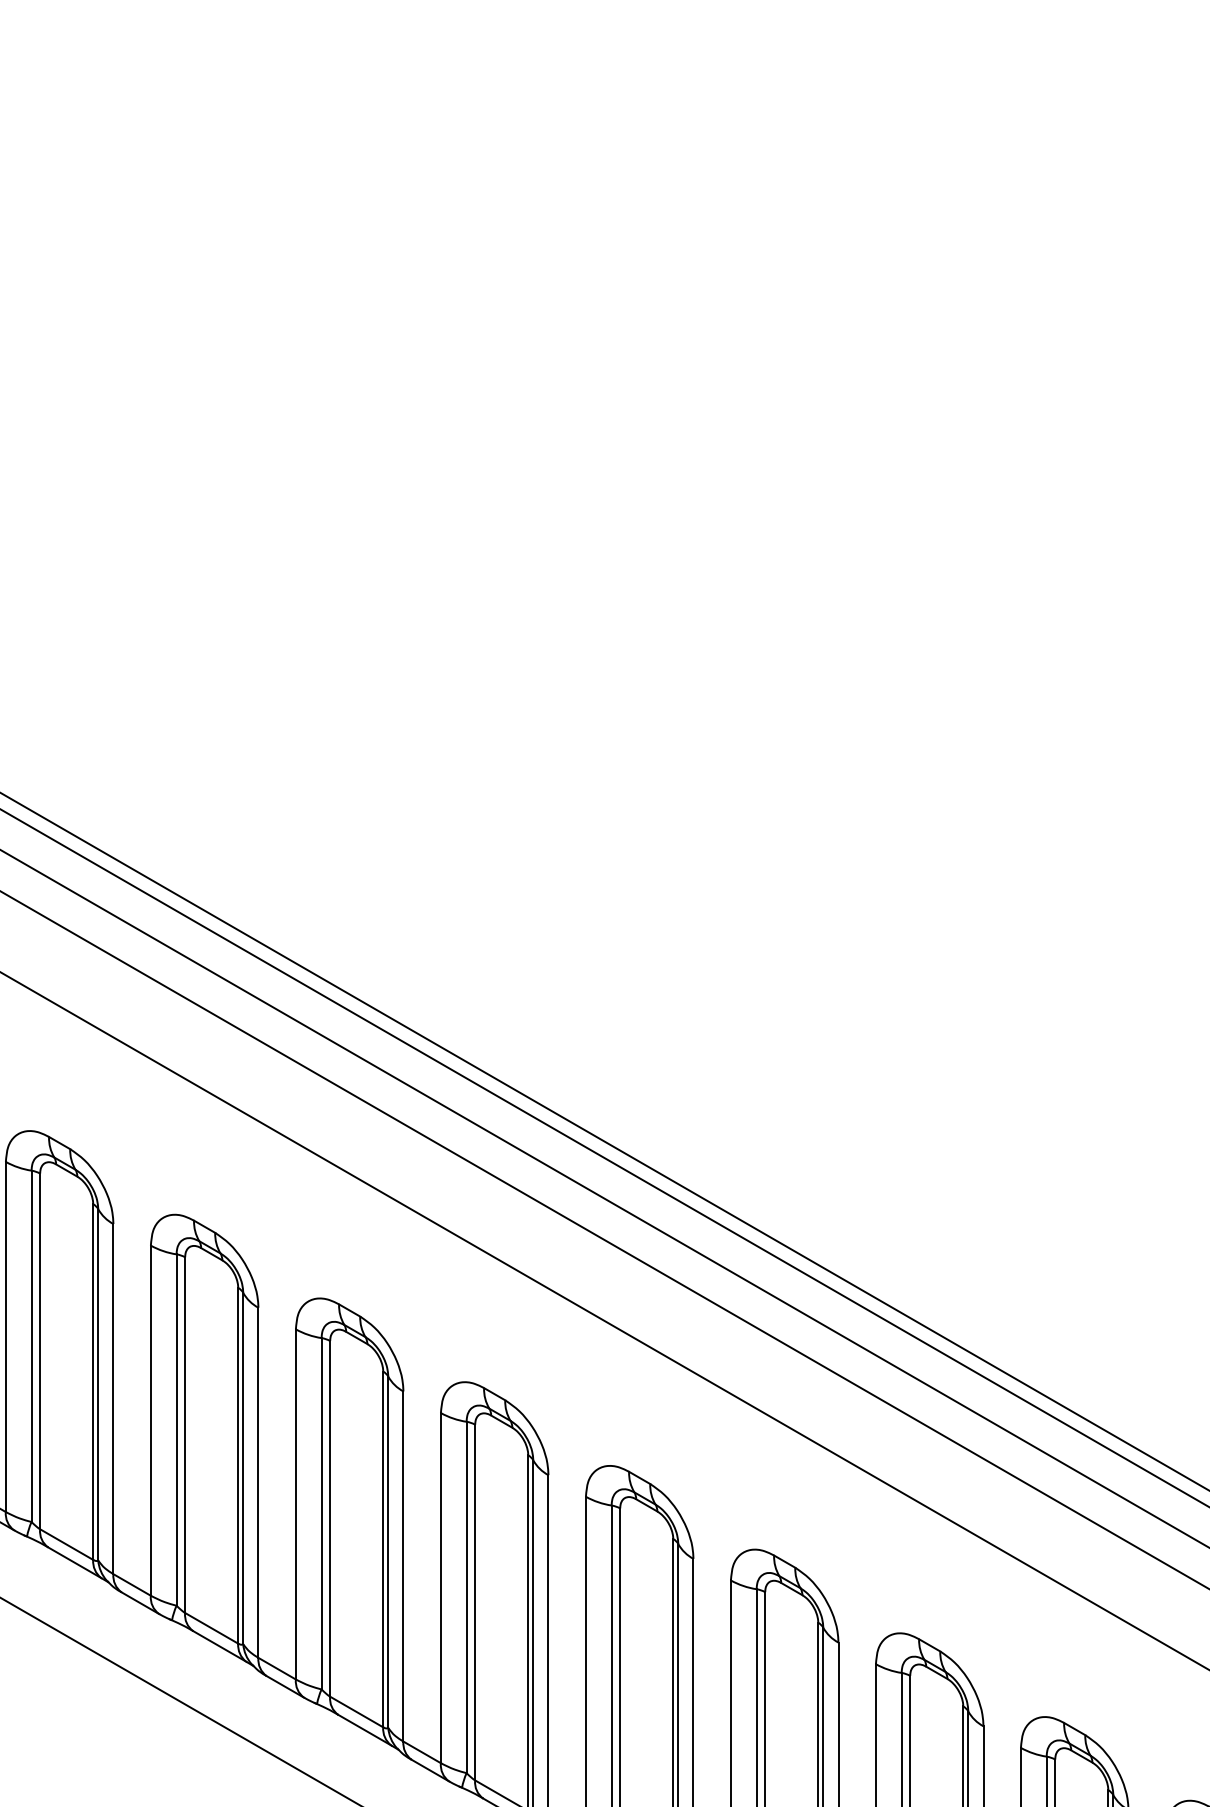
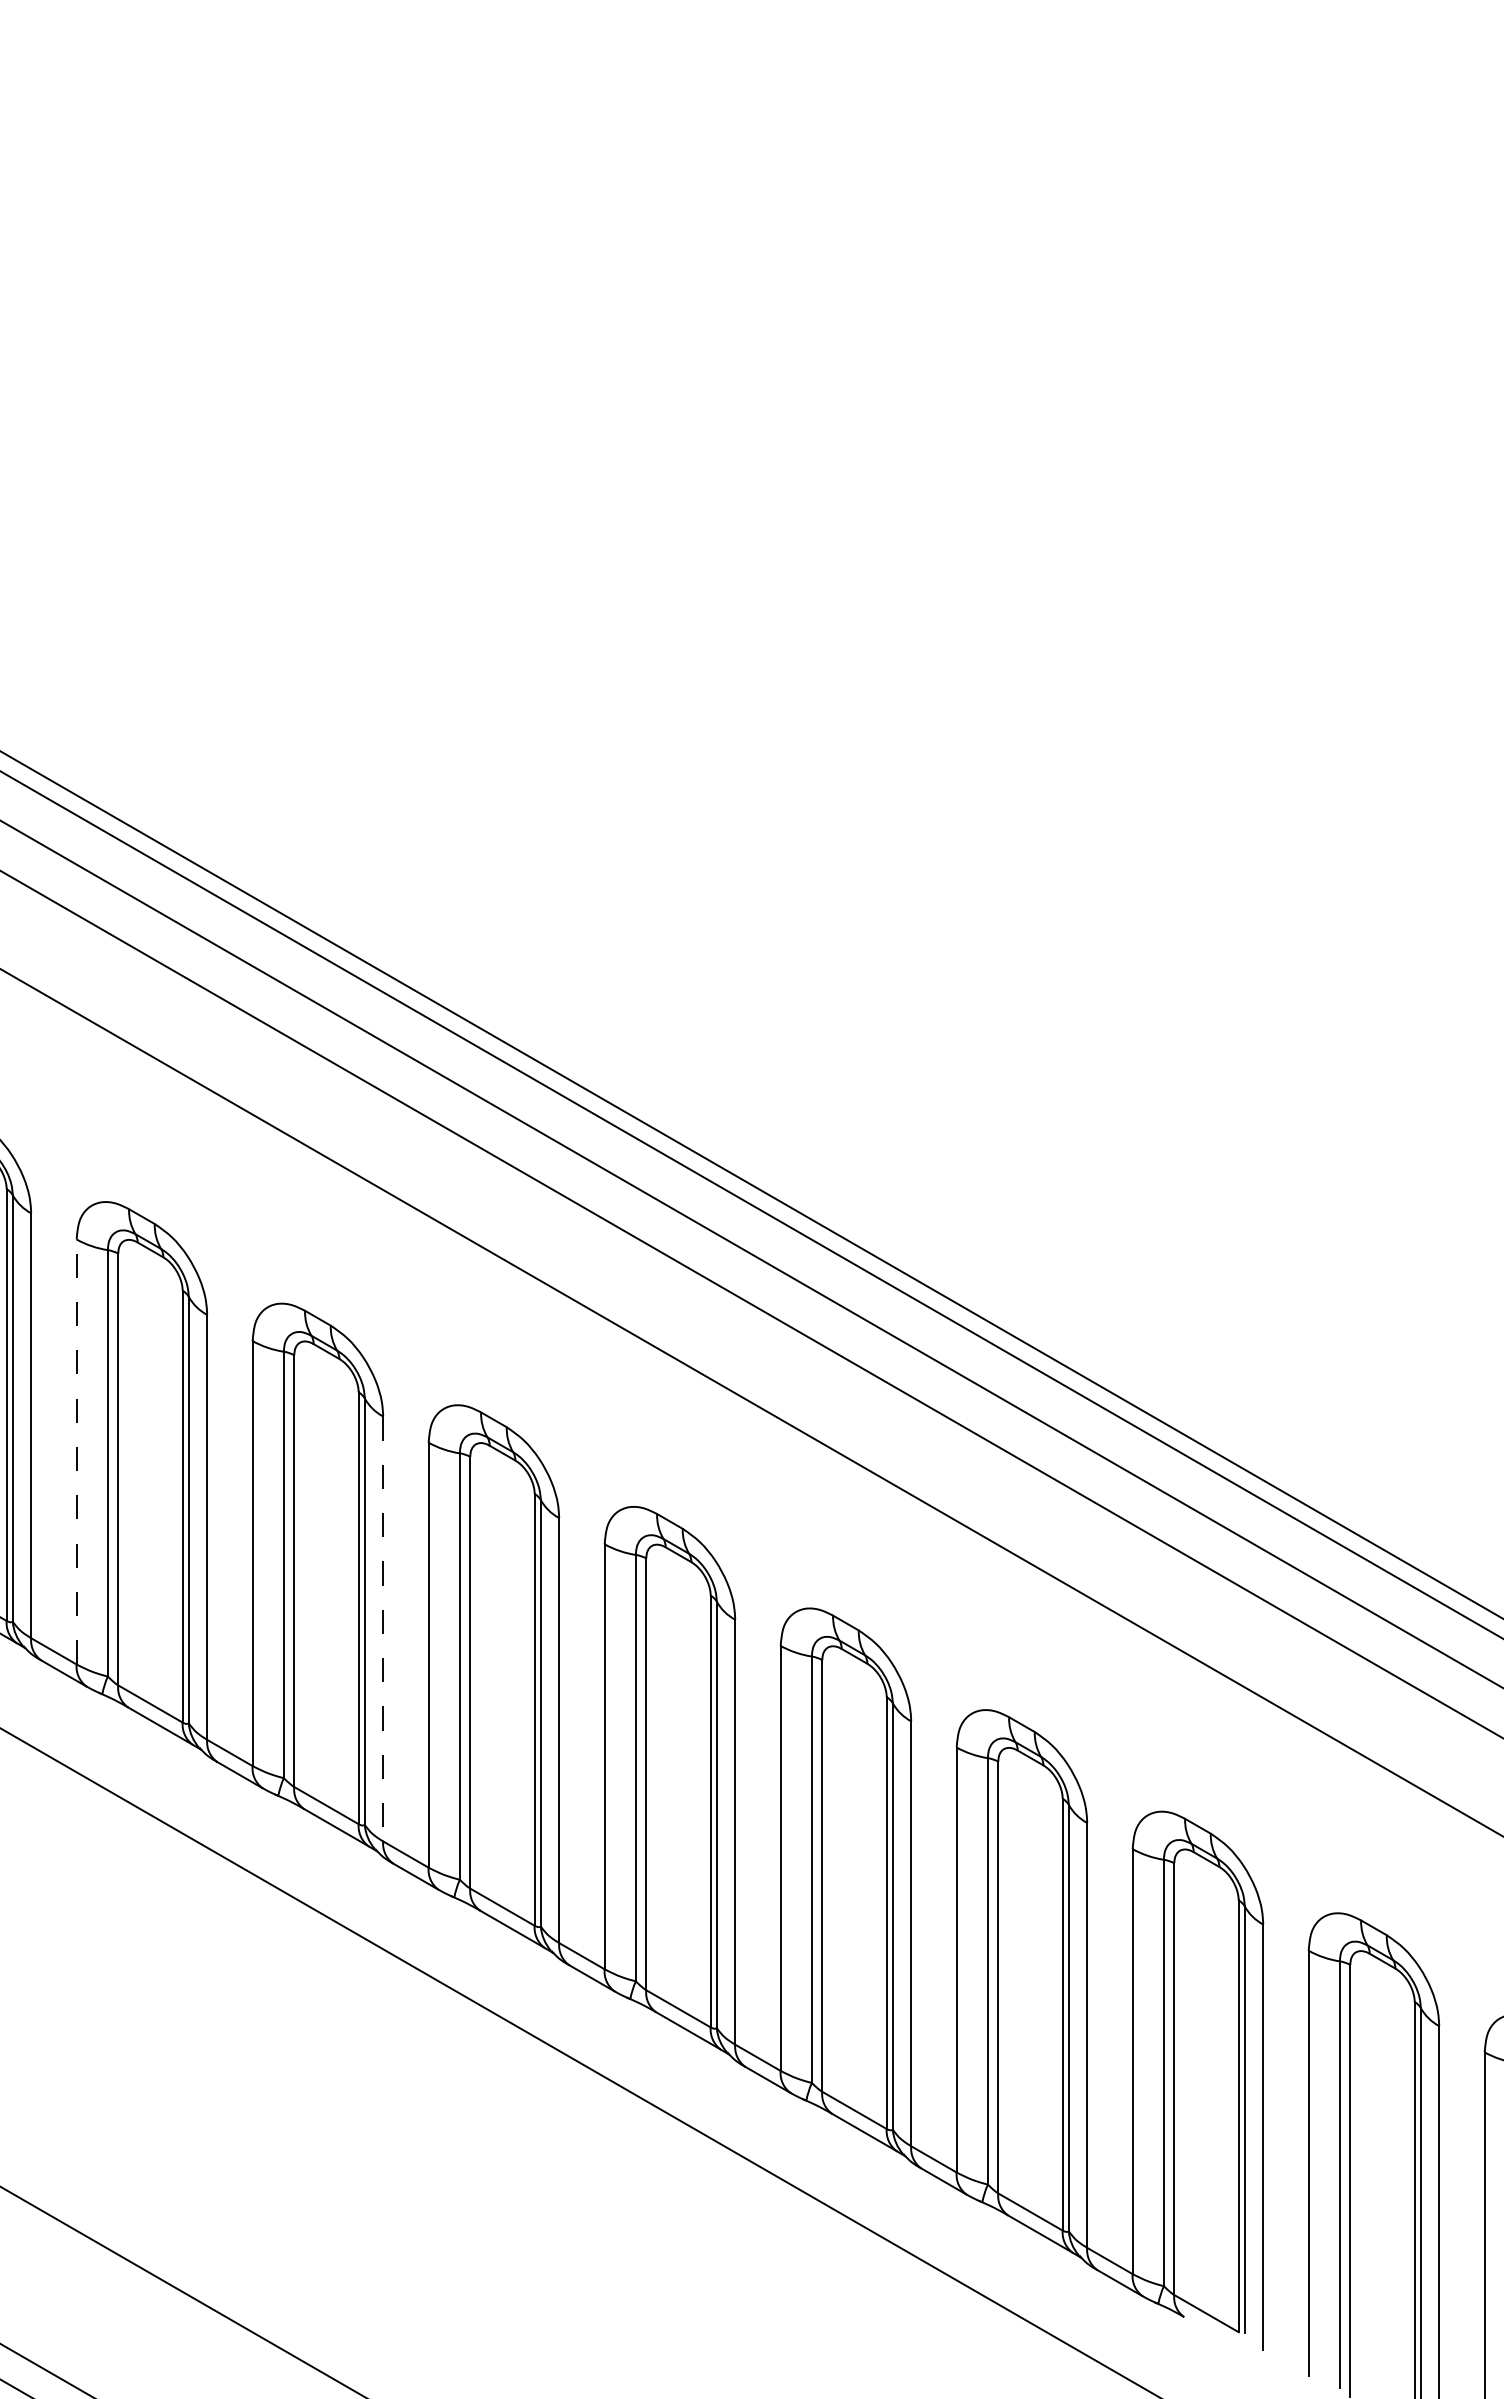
line: (5, 1336) -> (76, 1451), solid -> dashed
line: (258, 1483) -> (383, 1629), solid -> dashed

